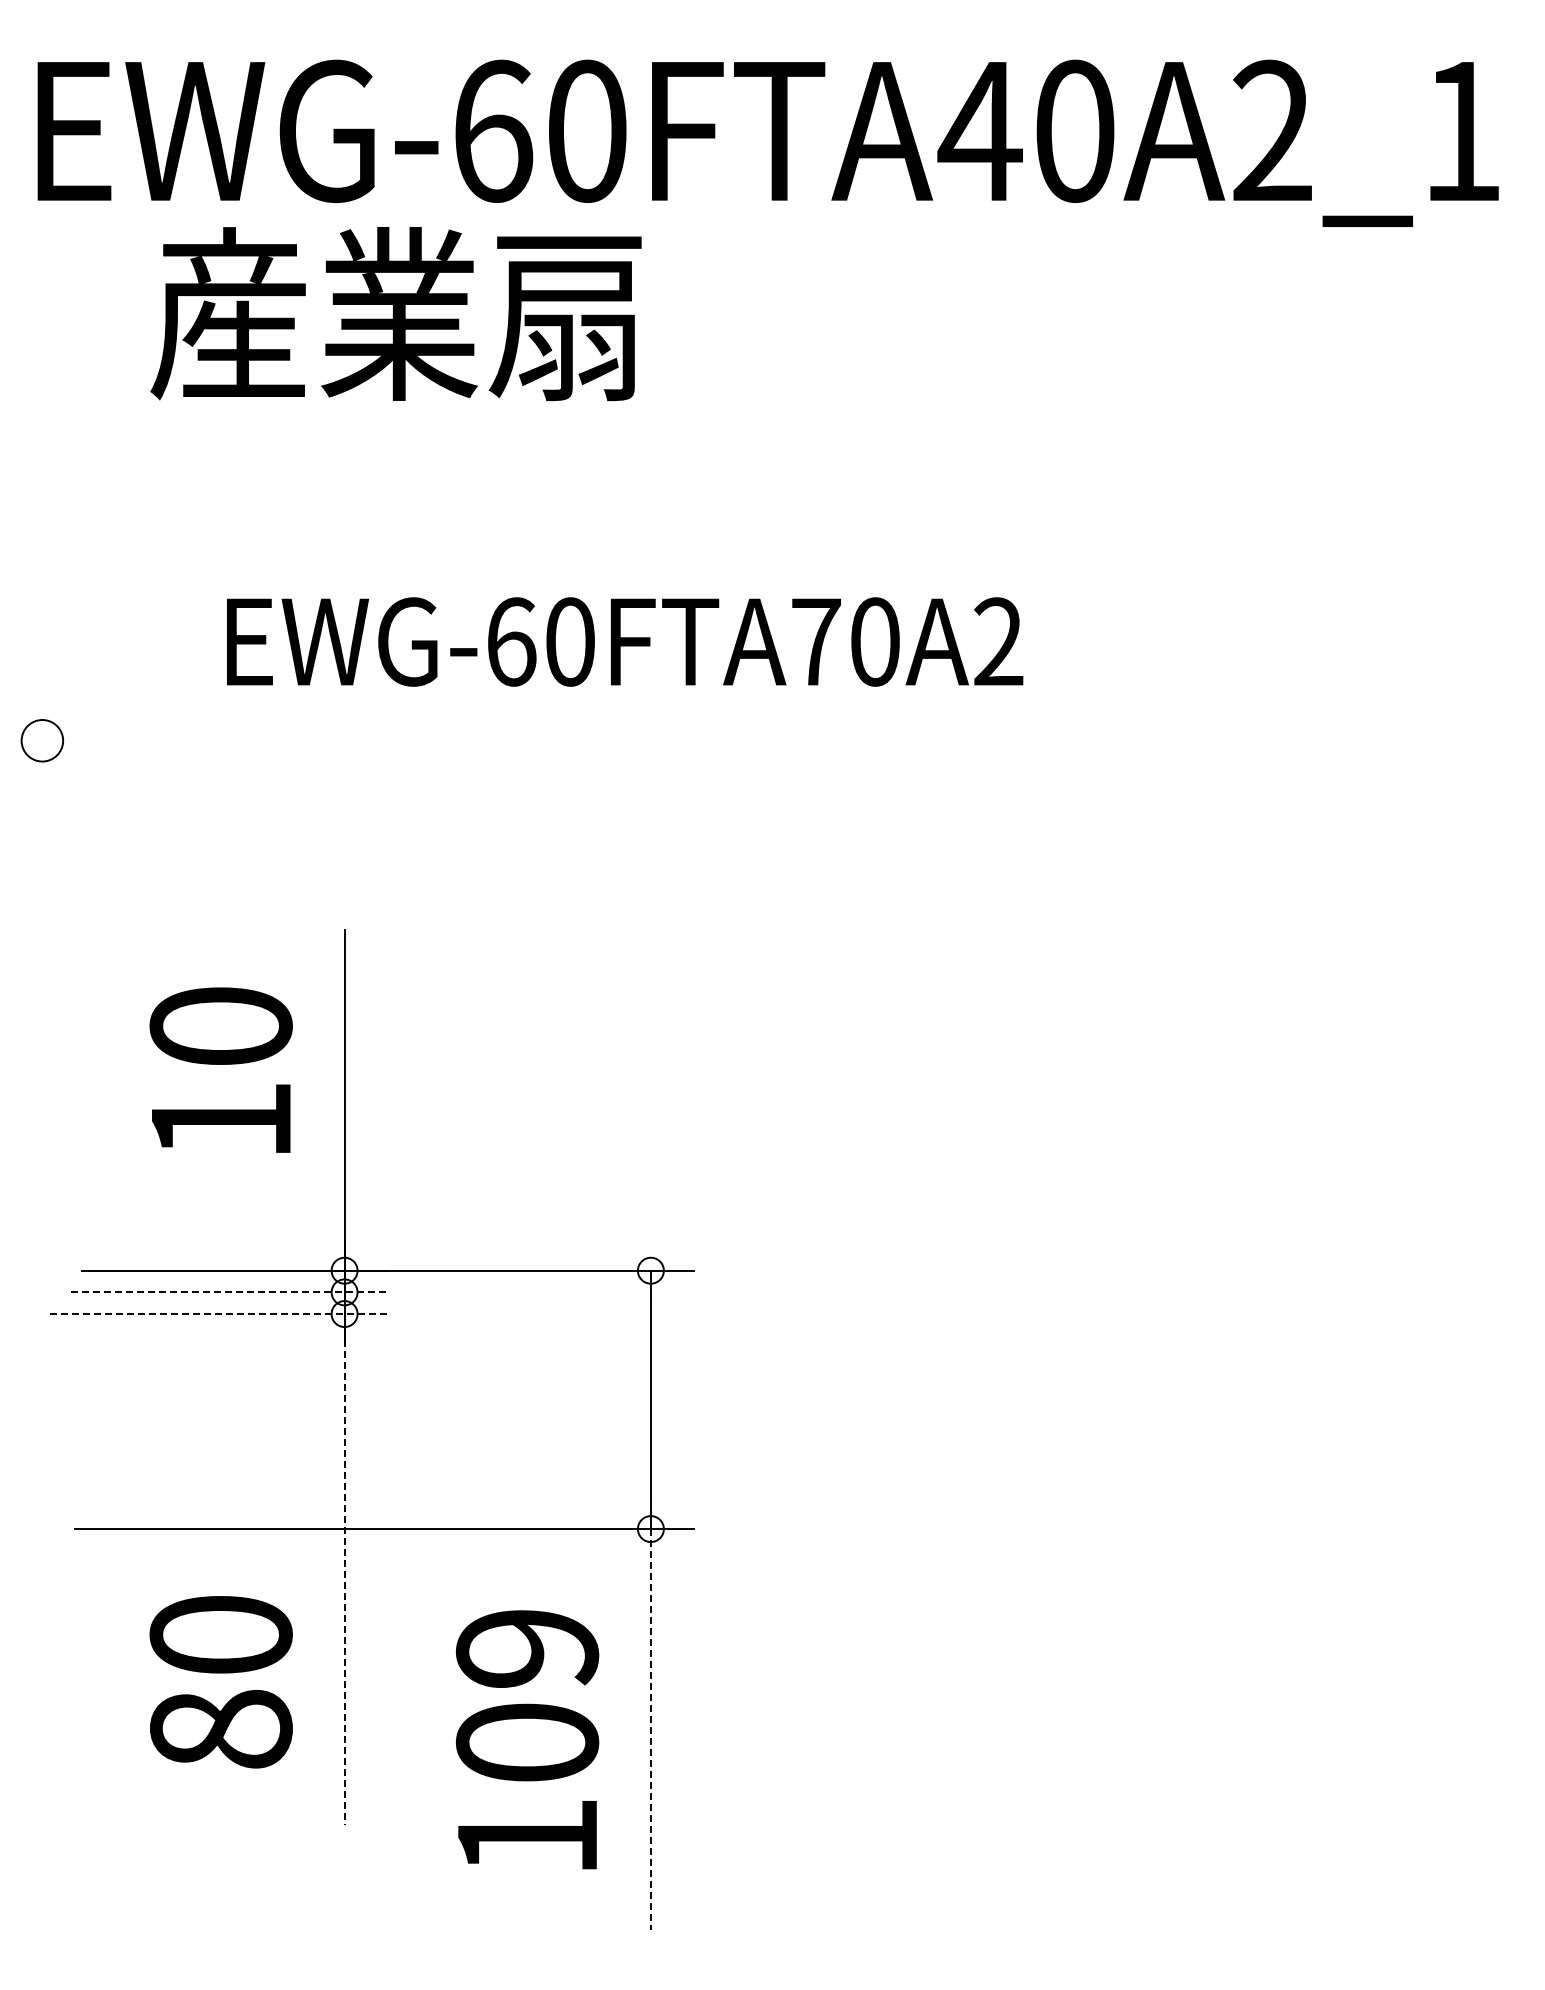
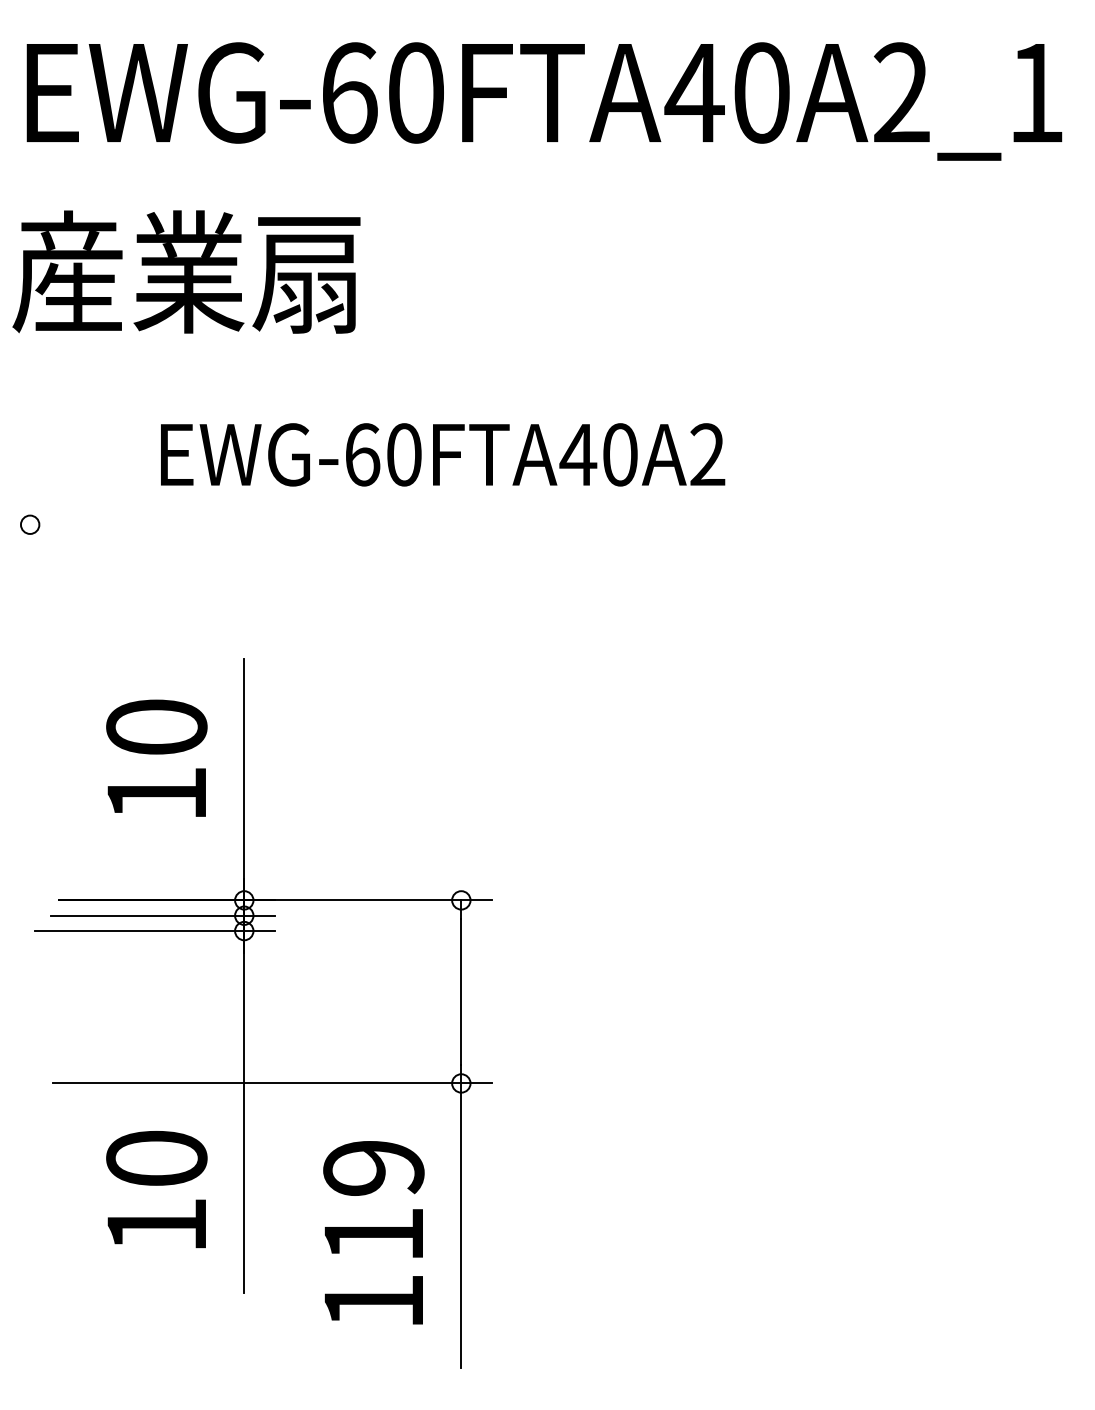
text: (395, 314) -> (186, 272), moved
text: (815, 641) -> (577, 454), EWG-60FTA70A2 -> EWG-60FTA40A2
circle: (42, 740) -> (30, 524), size x0.62
line: (230, 1292) -> (163, 915), dashed -> solid
line: (219, 1314) -> (155, 931), dashed -> solid
line: (344, 1582) -> (244, 1121), dashed -> solid
text: (221, 1729) -> (157, 1225), 80 -> 10
line: (650, 1729) -> (461, 1225), dashed -> solid
text: (527, 1742) -> (373, 1234), 109 -> 119

